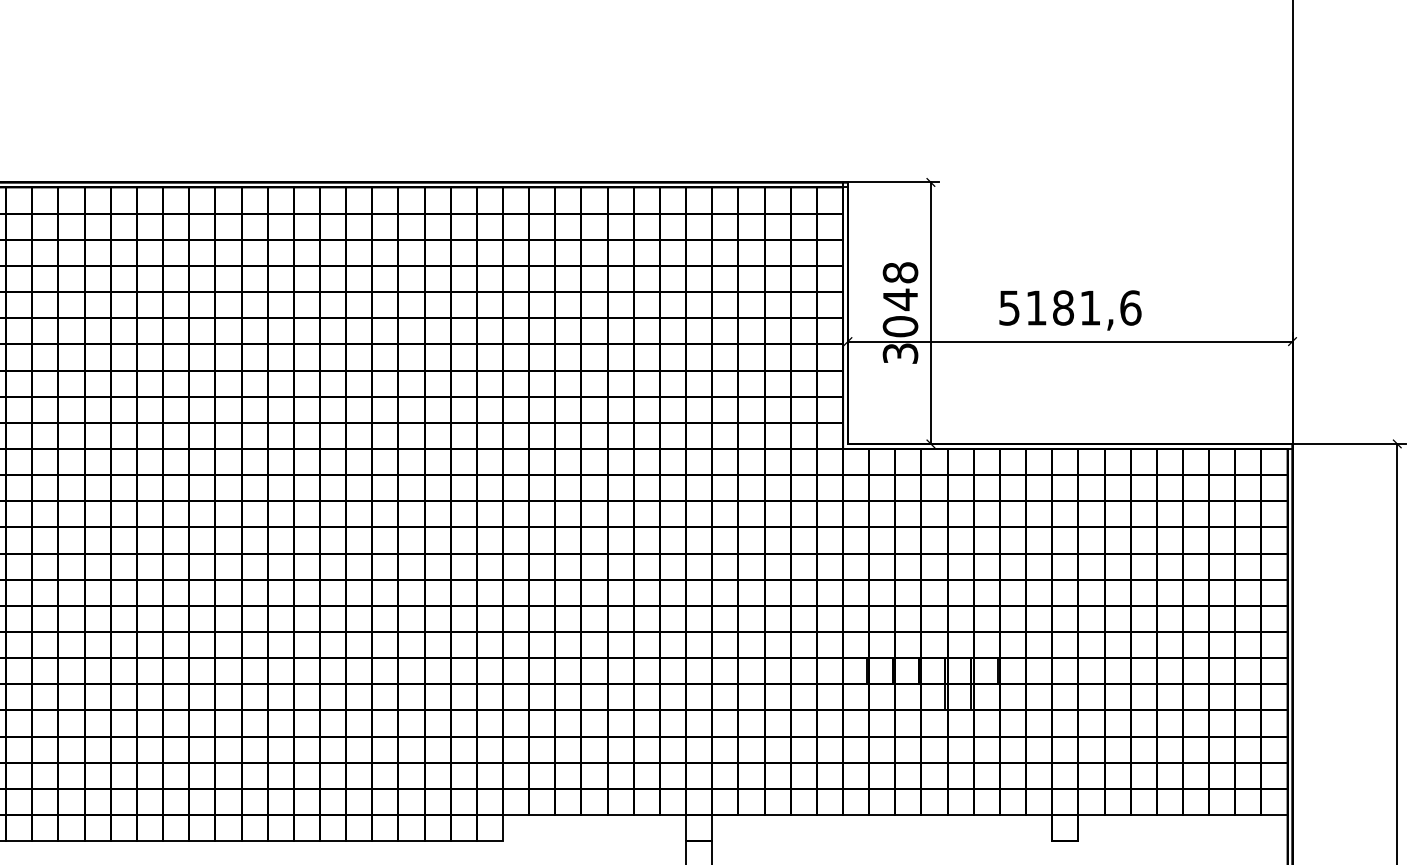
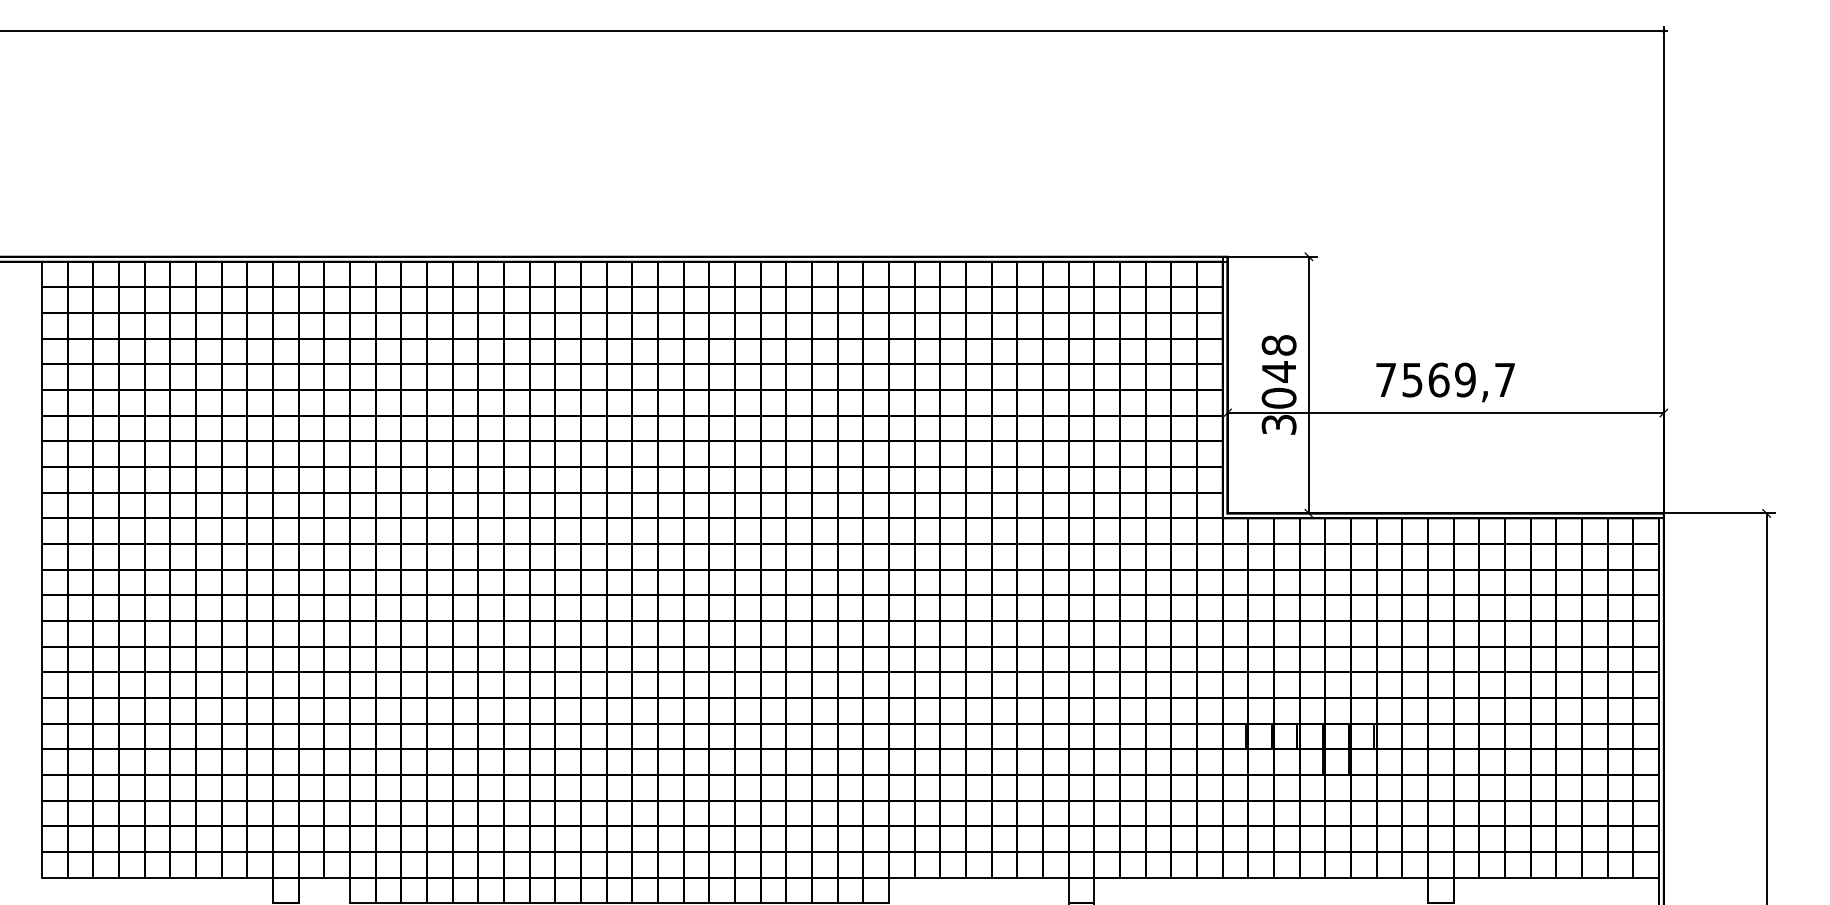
text: (1070, 307) -> (1445, 379), 5181,6 -> 7569,7

